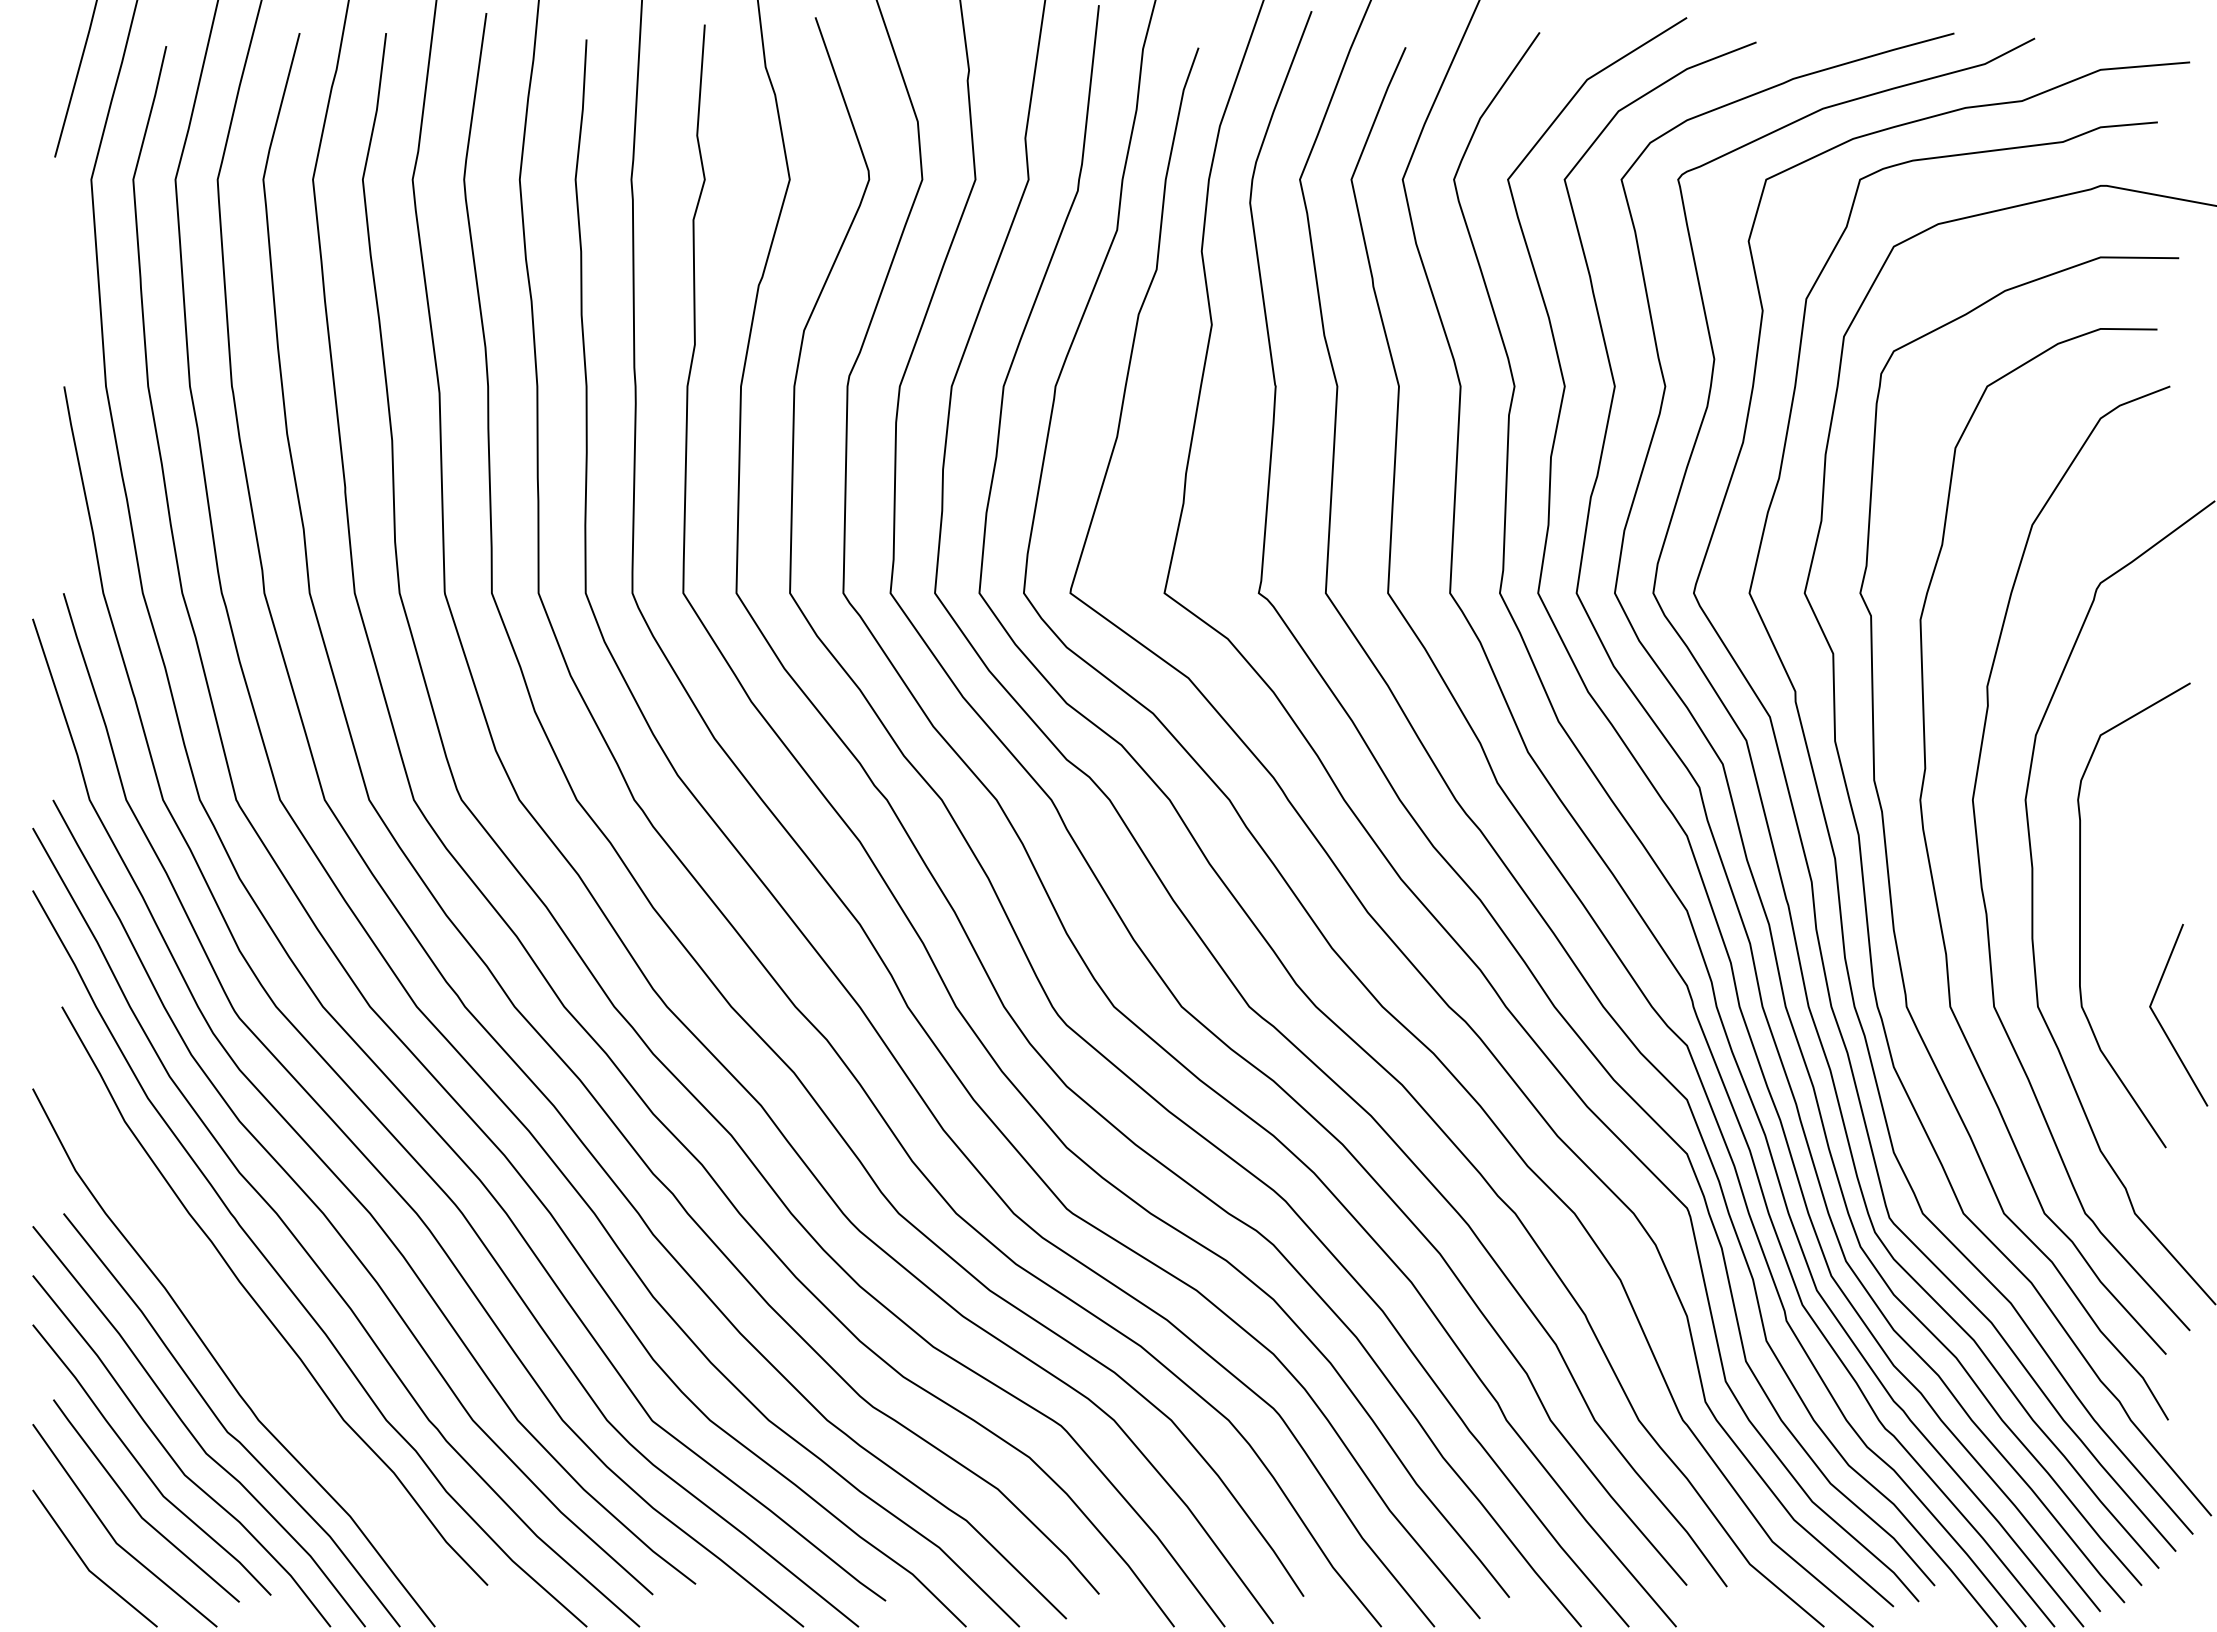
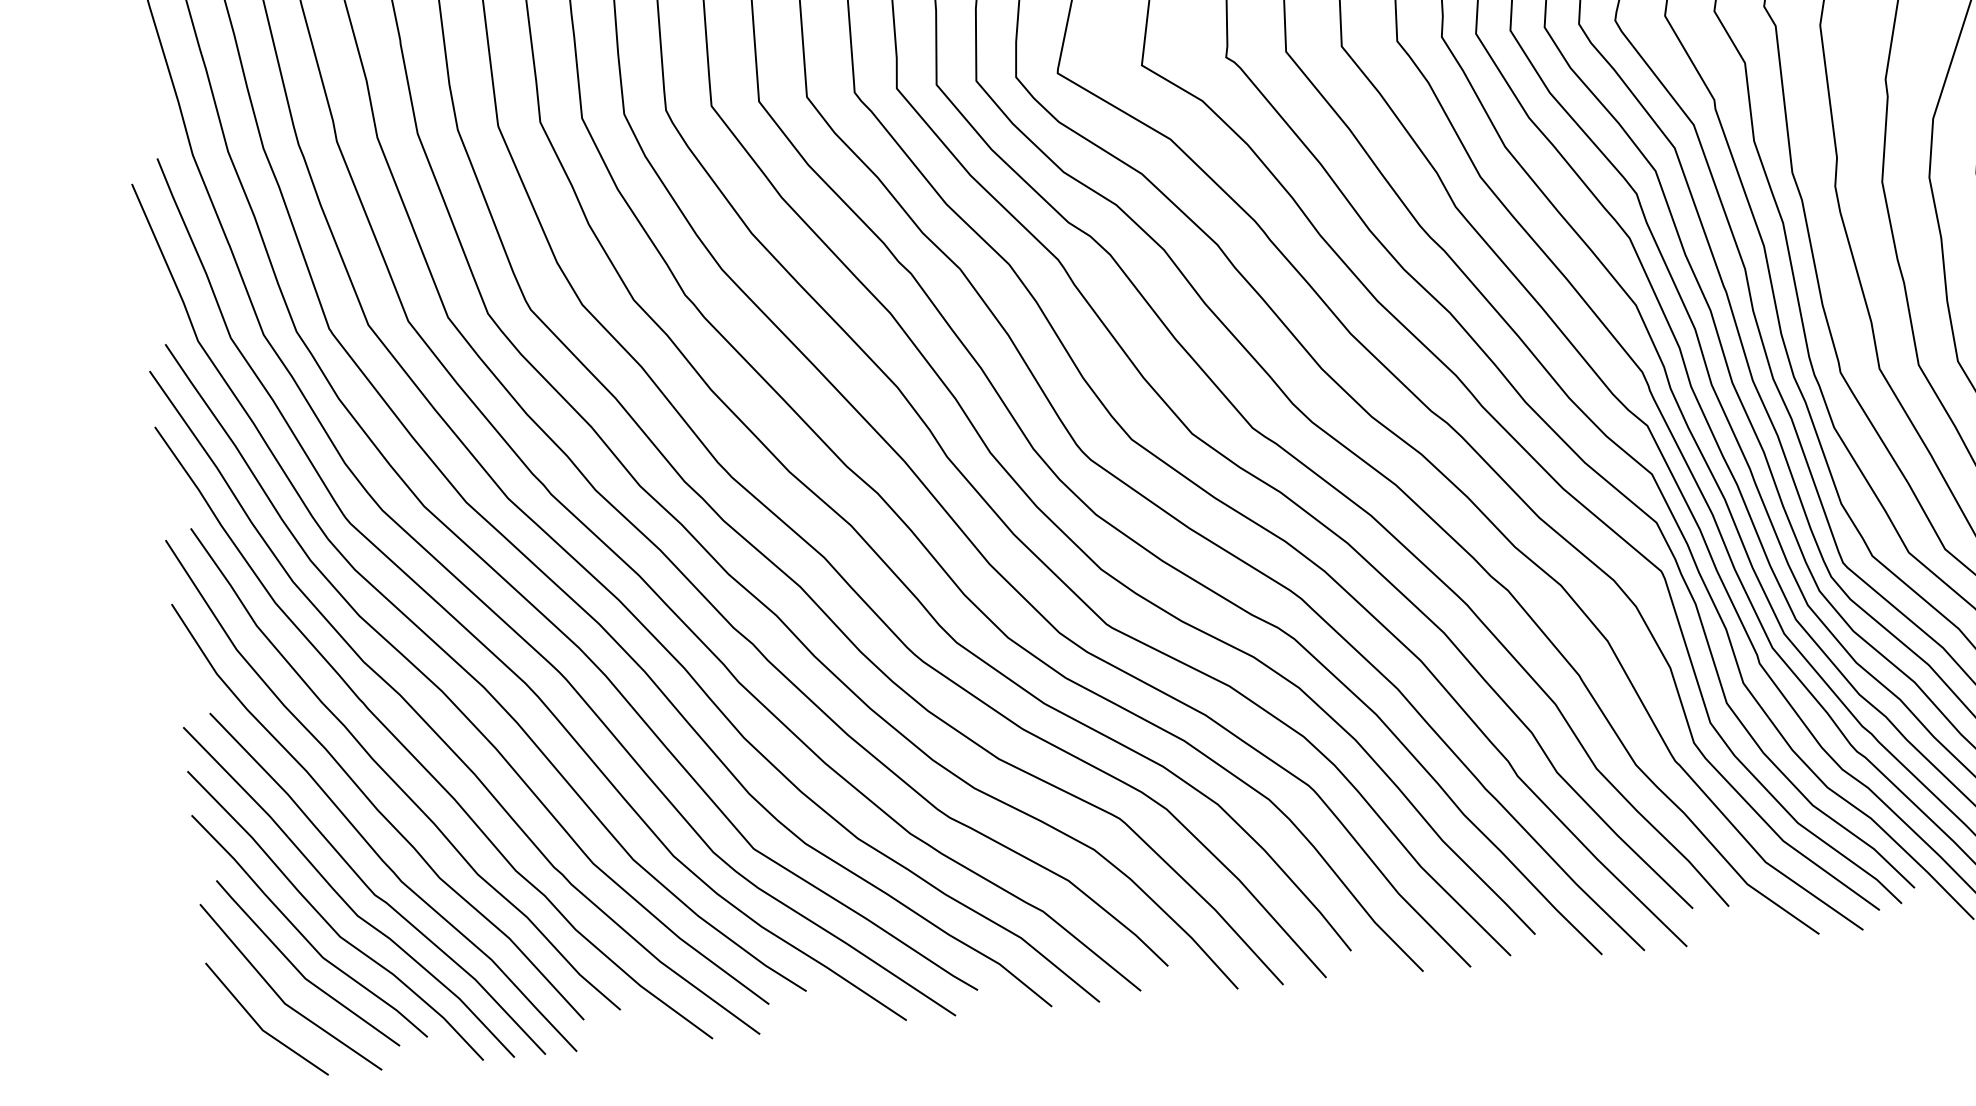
curve: (223, 1313) -> (361, 789), added

